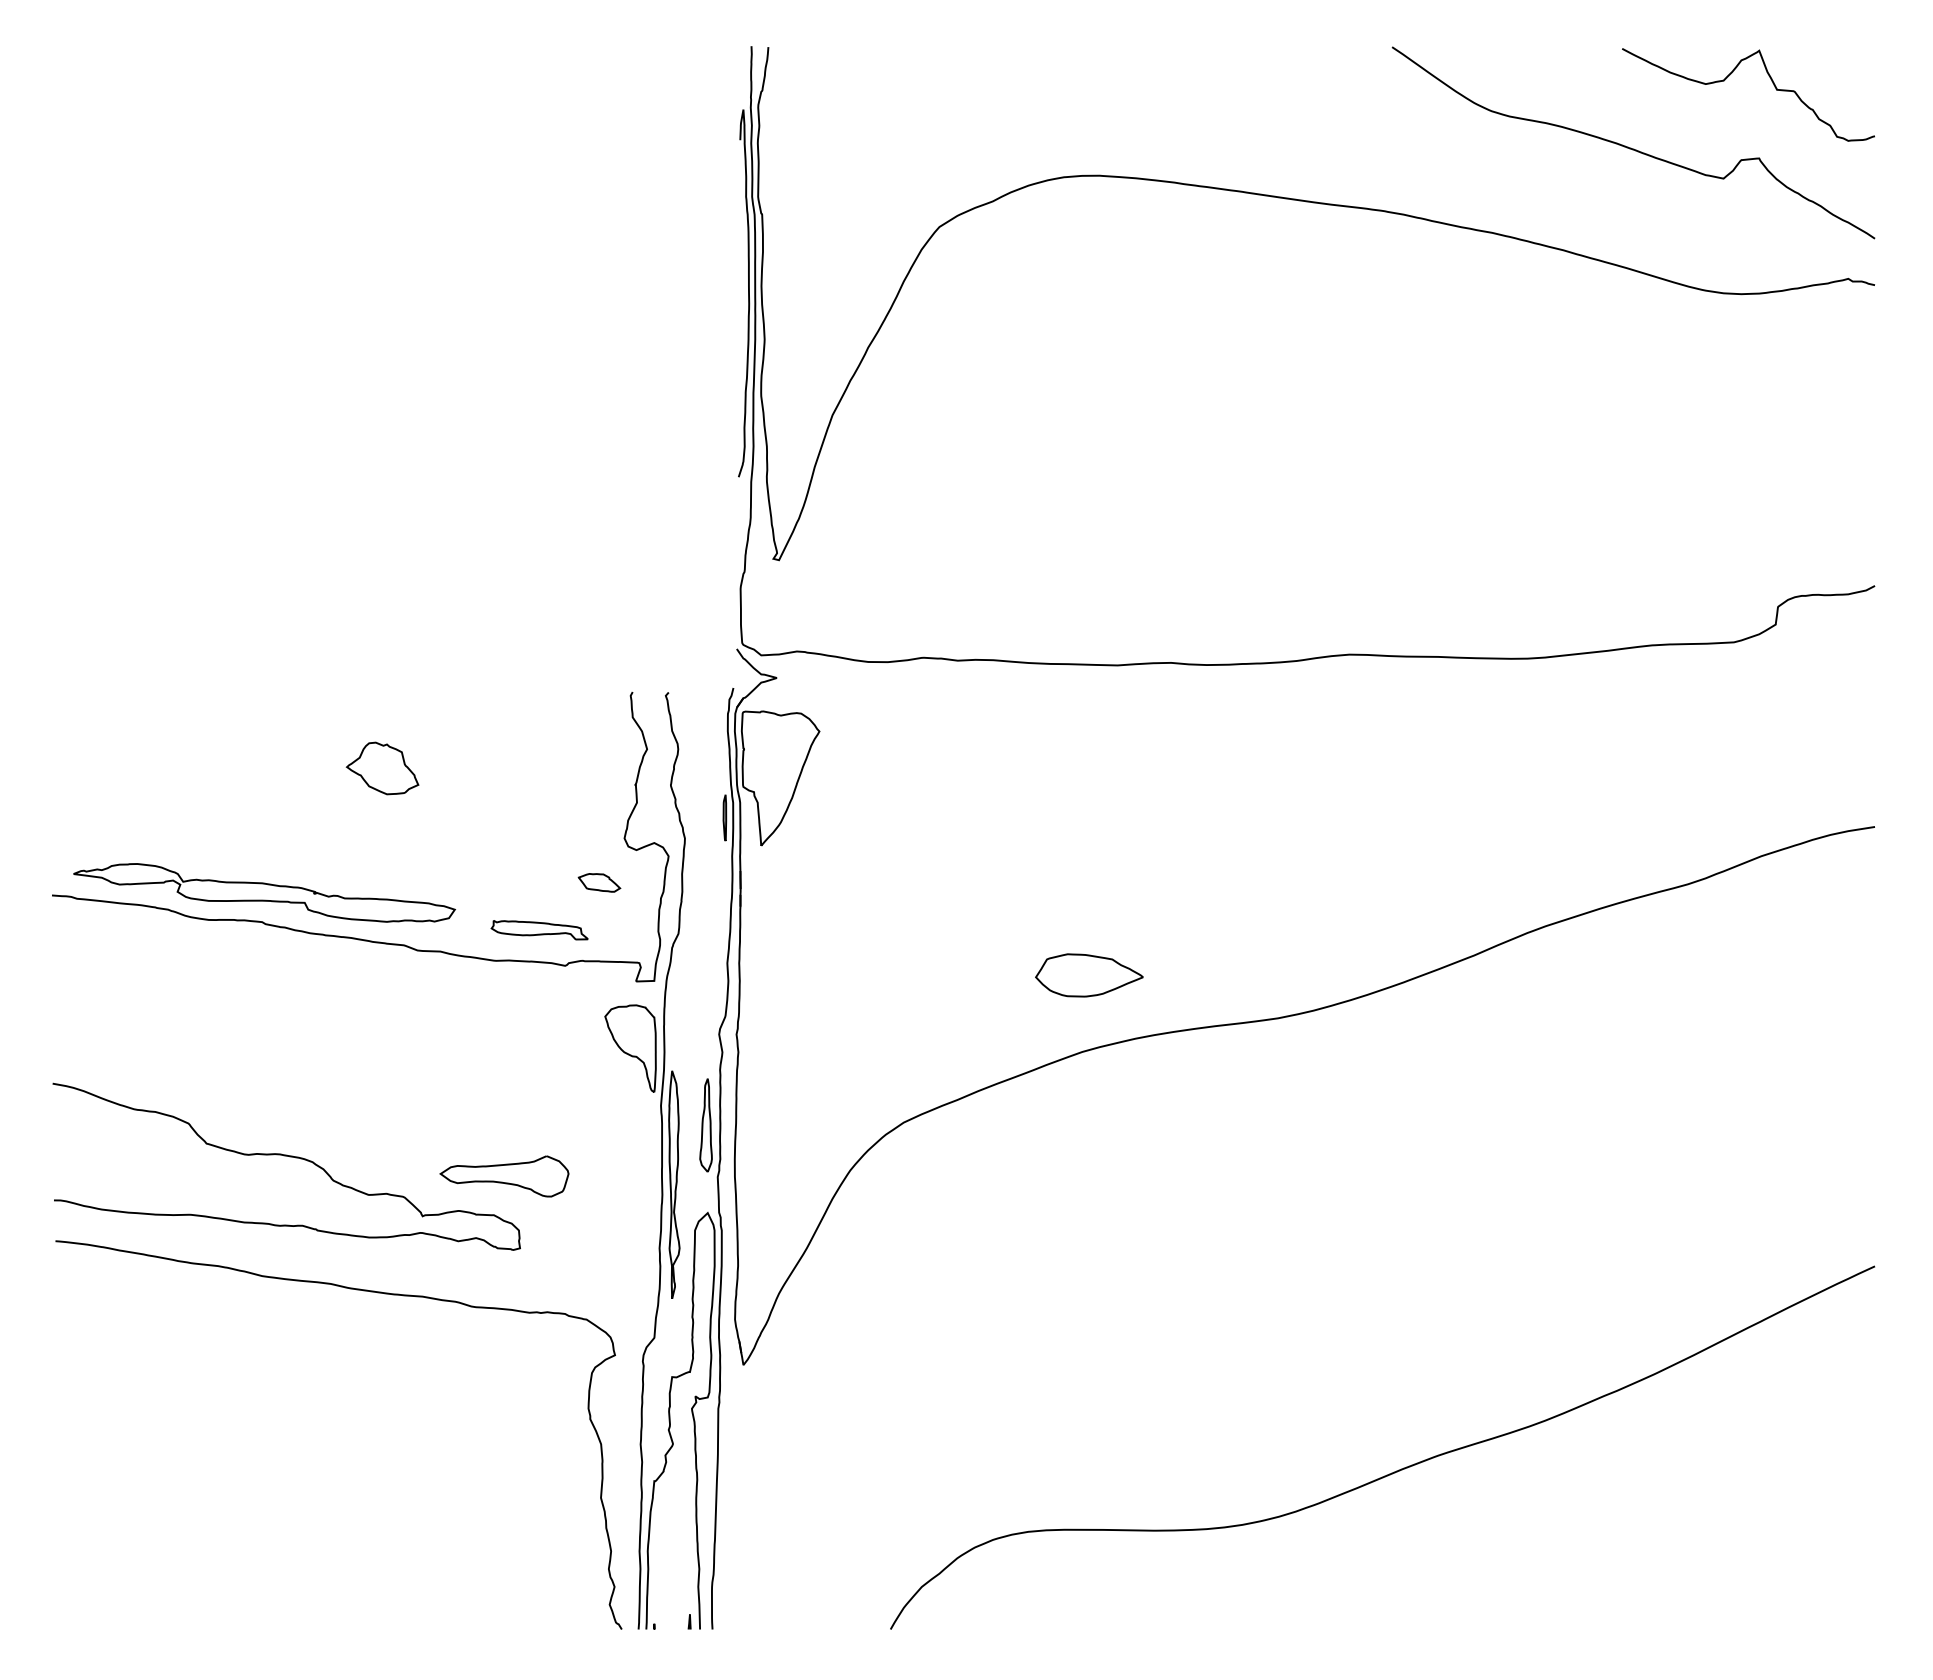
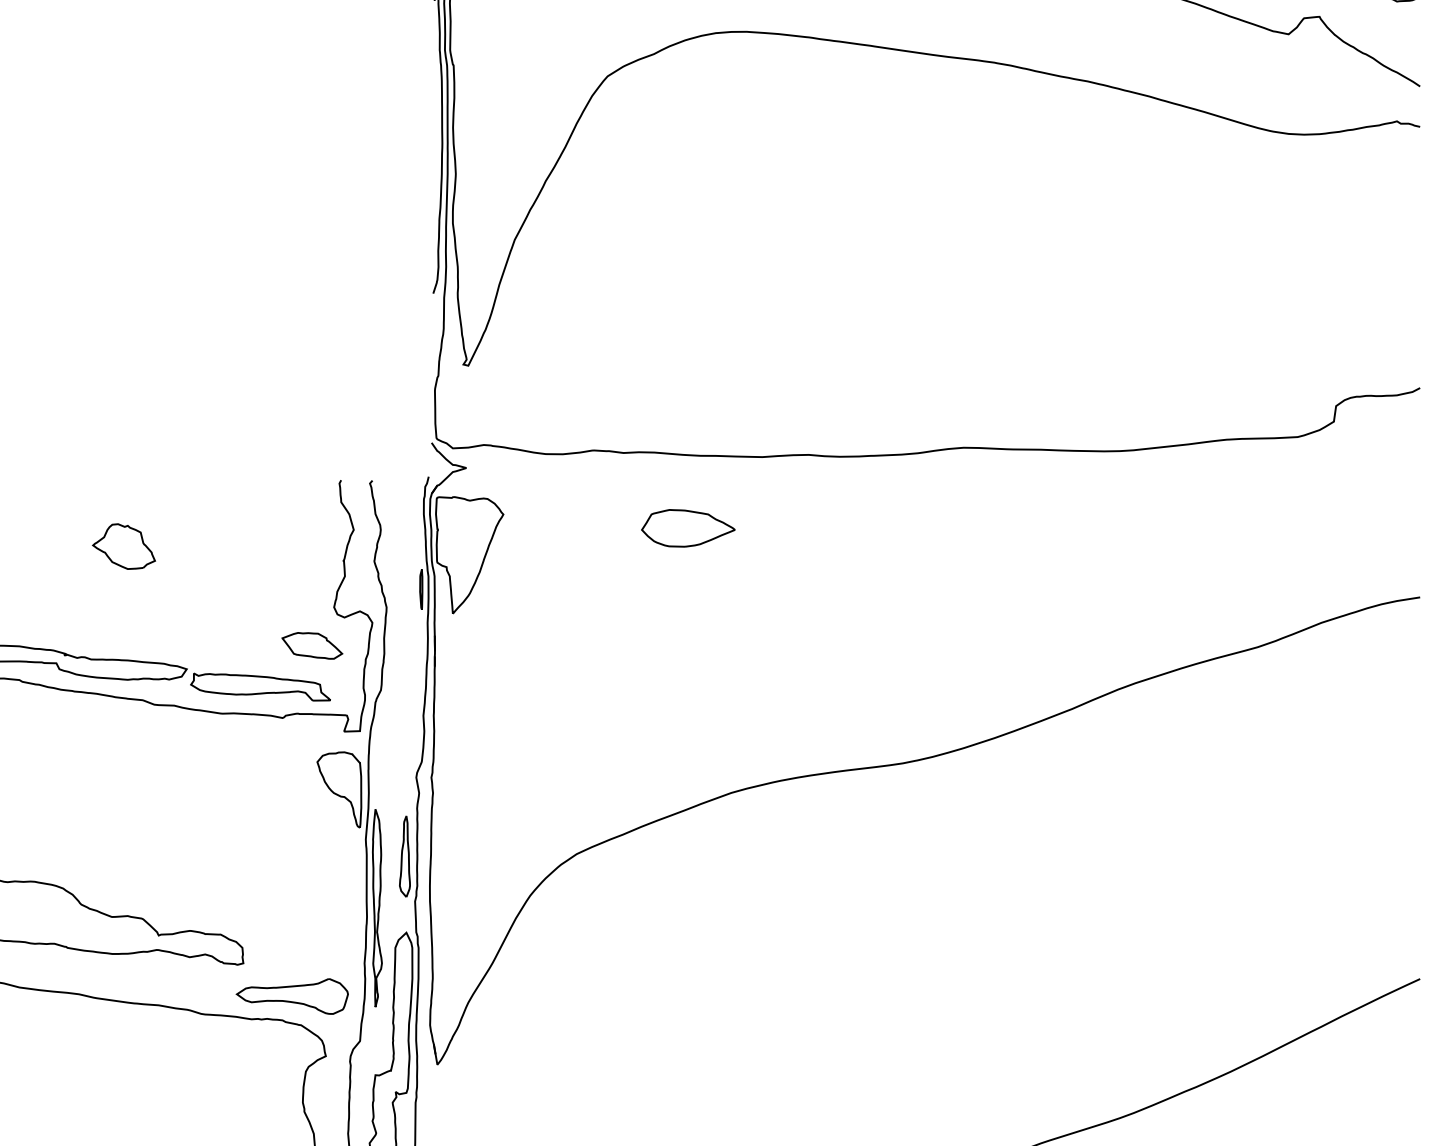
part: (599, 882) -> (312, 645), size x1.67
part: (539, 929) -> (260, 686), size x1.67
part: (1089, 975) -> (688, 528), moved
part: (504, 1176) -> (292, 996), moved

